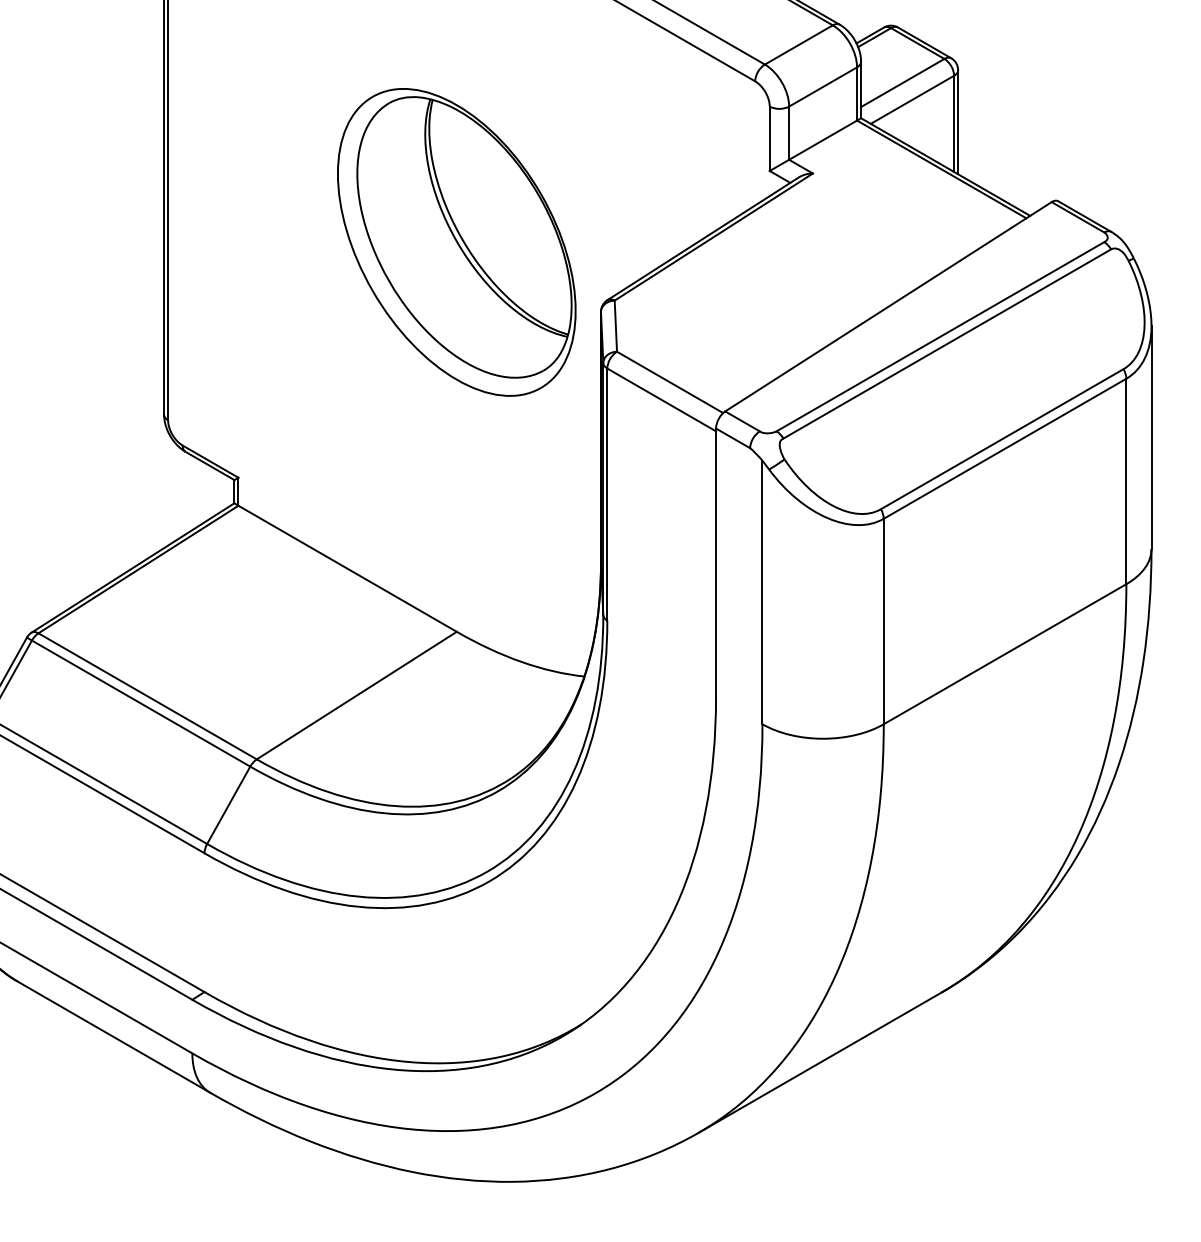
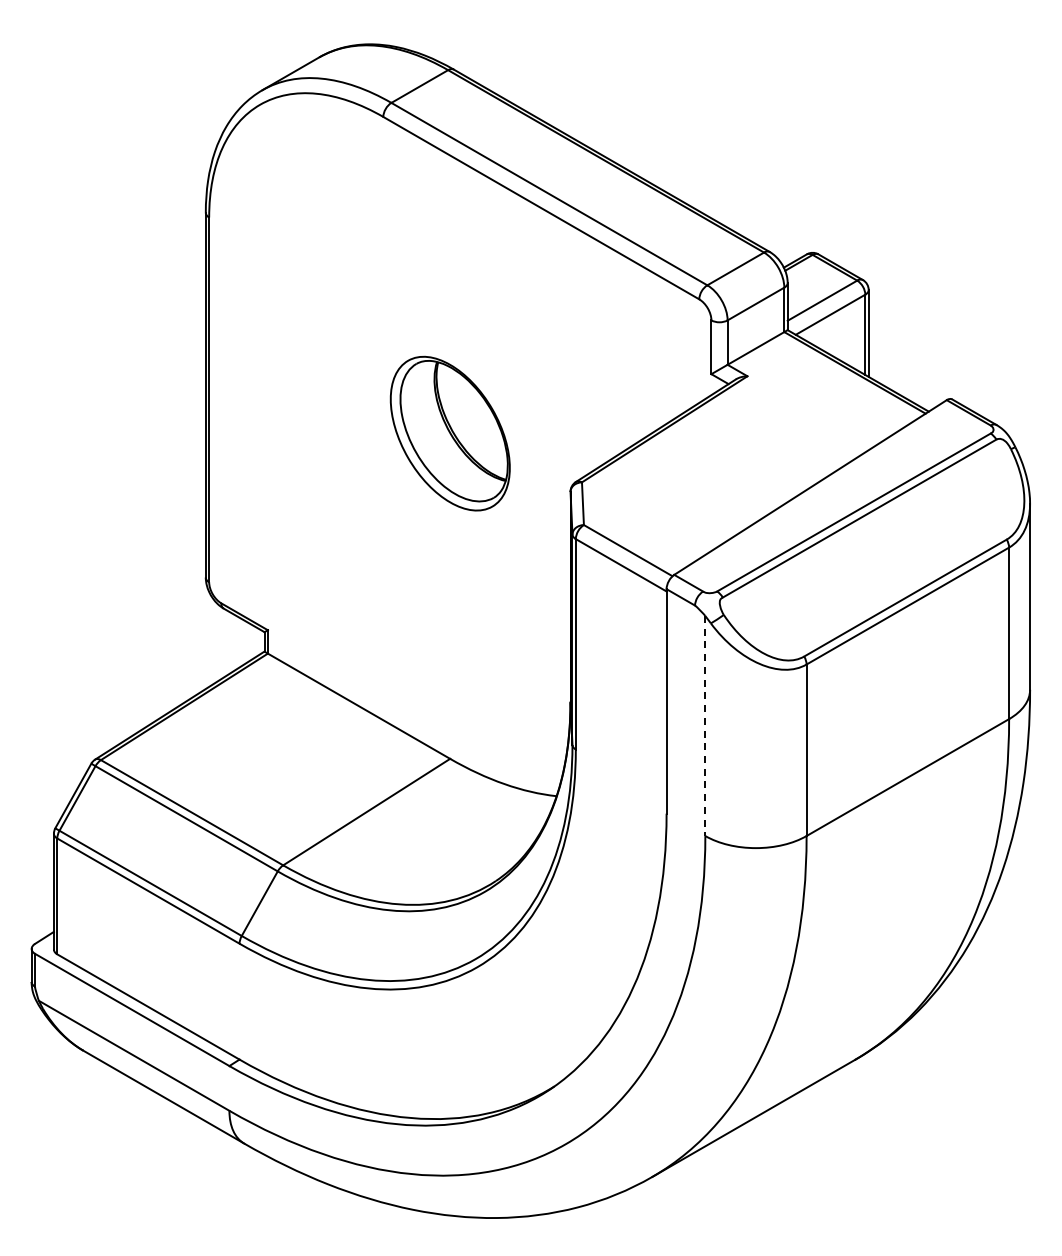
part: (457, 242) -> (450, 433), size x0.6
line: (762, 593) -> (705, 726), solid -> dashed

